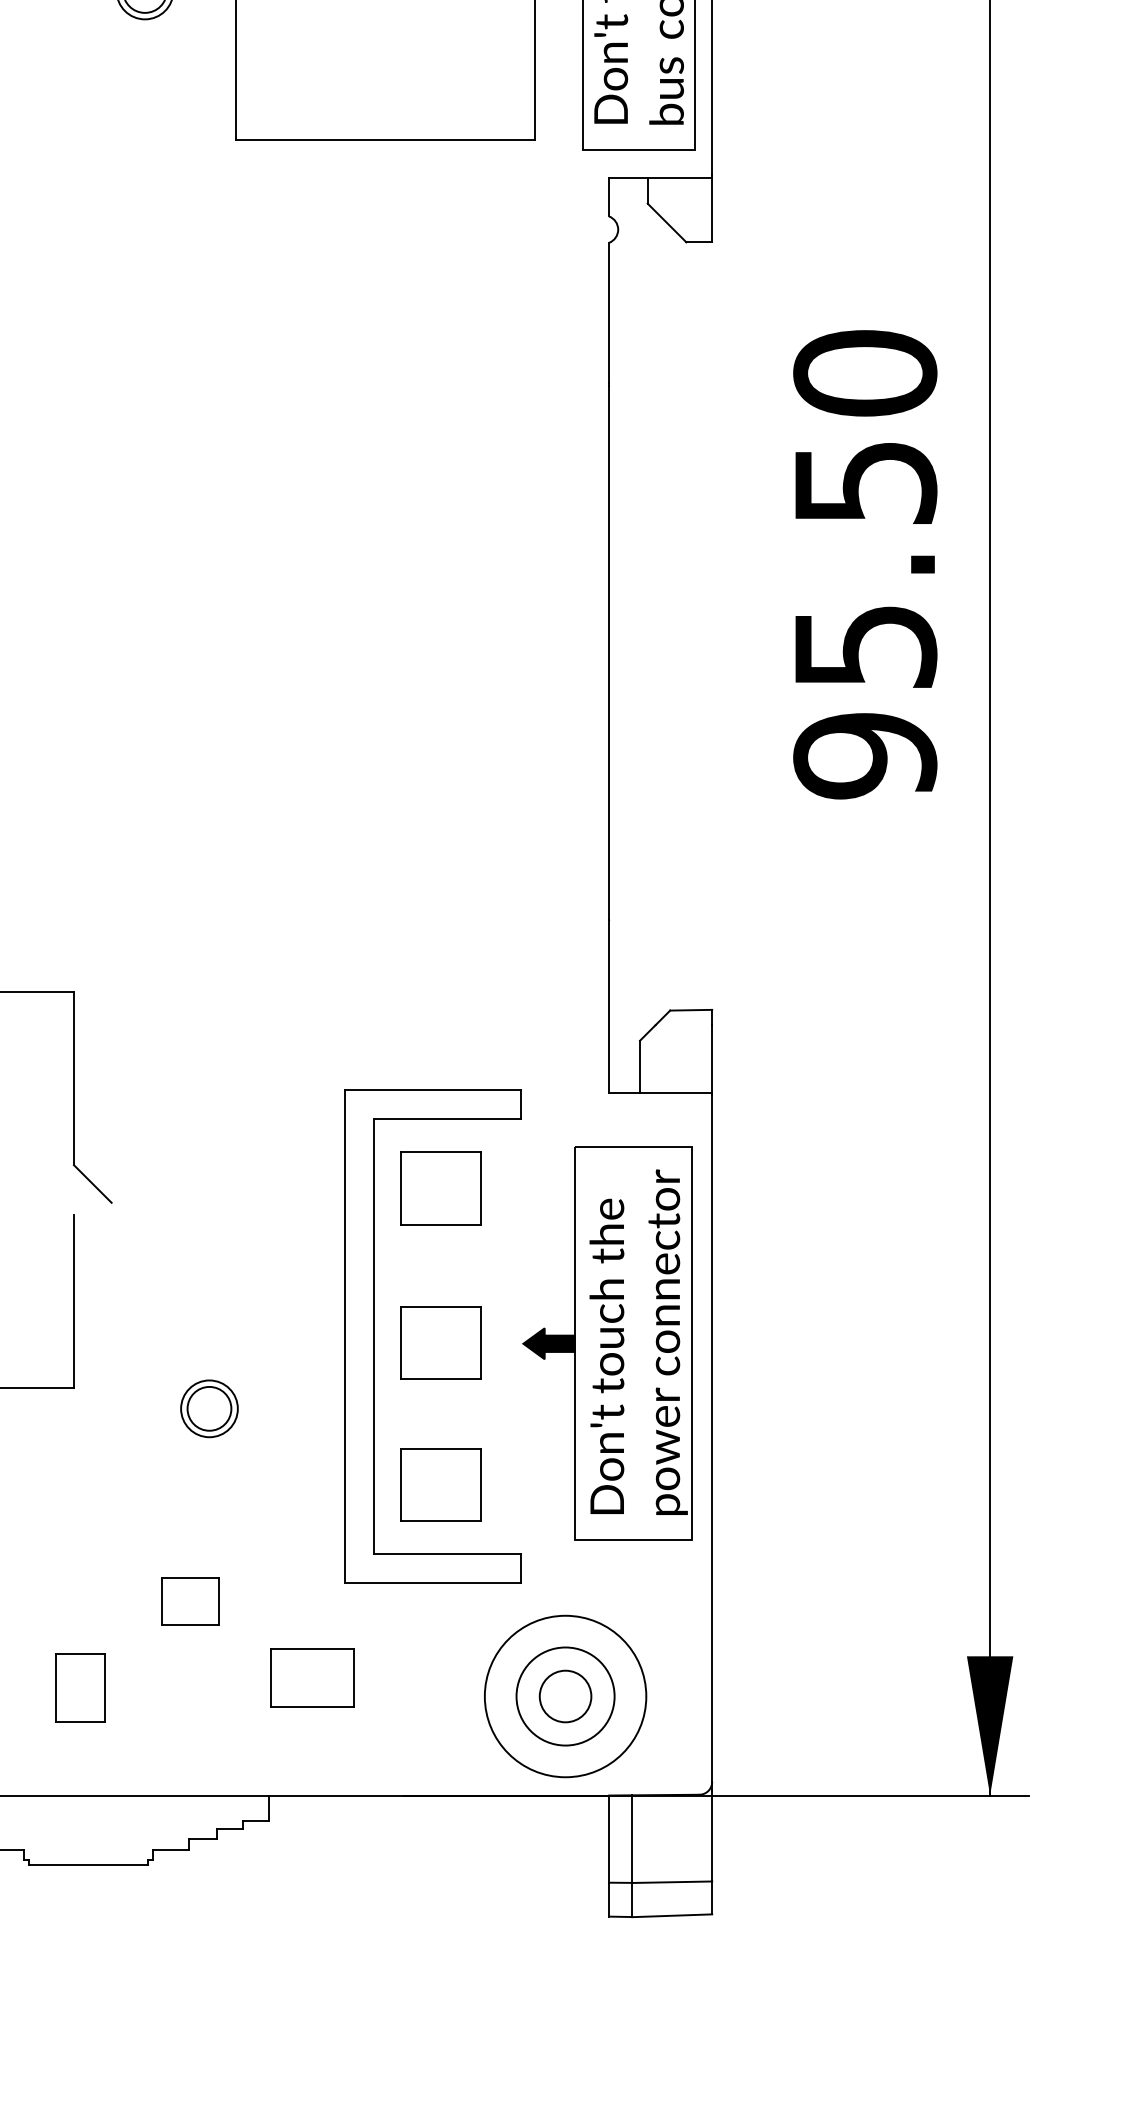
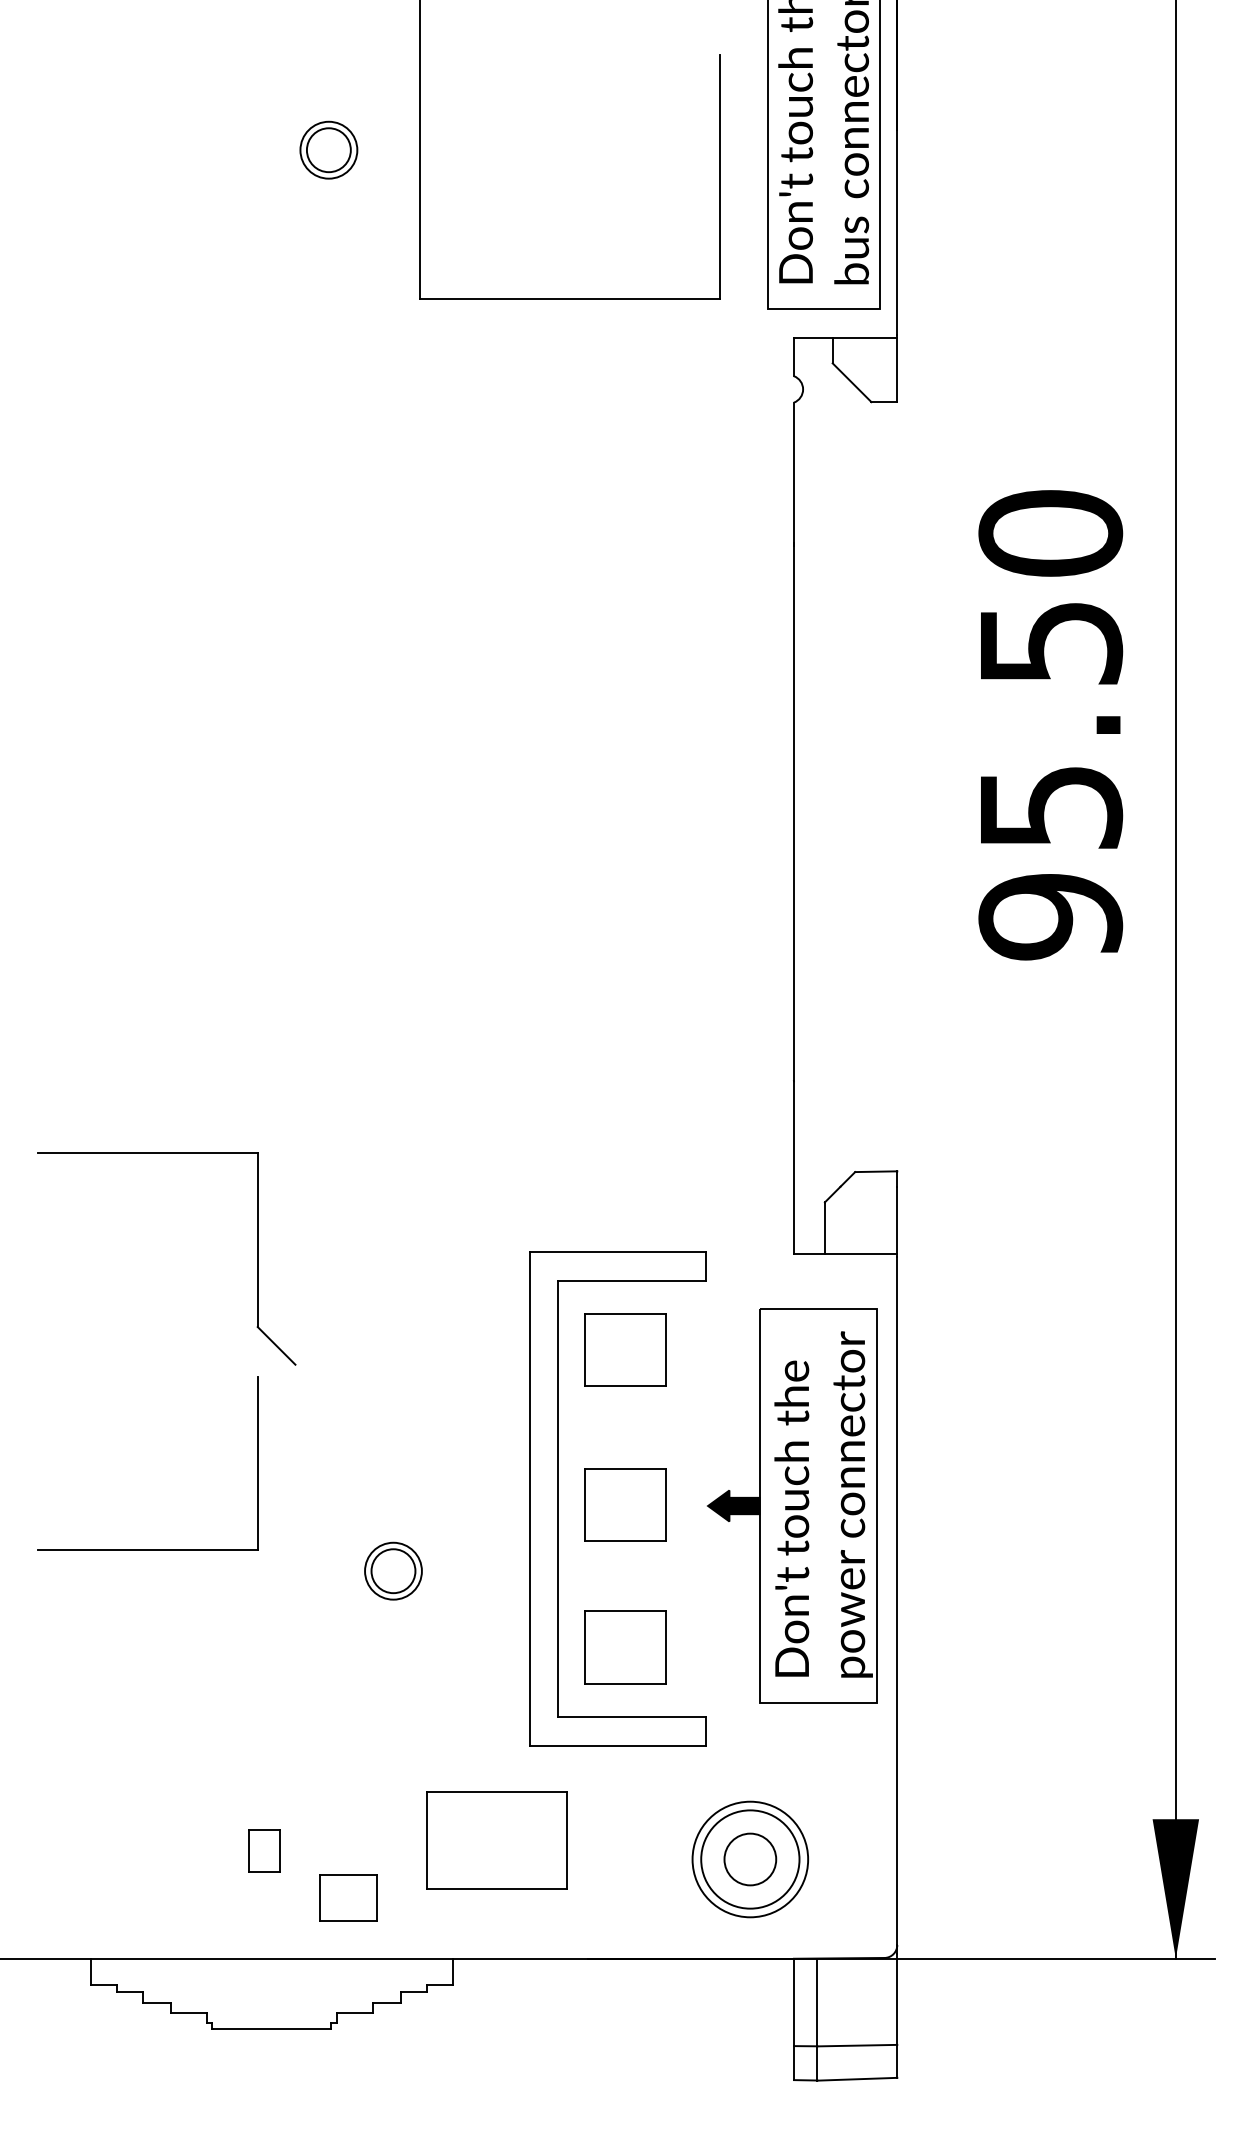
part: (190, 1600) -> (348, 1897), moved
part: (312, 1677) -> (496, 1840), size x1.67
part: (80, 1687) -> (264, 1850), size x0.62
circle: (565, 1696) -> (750, 1859), size x0.71

